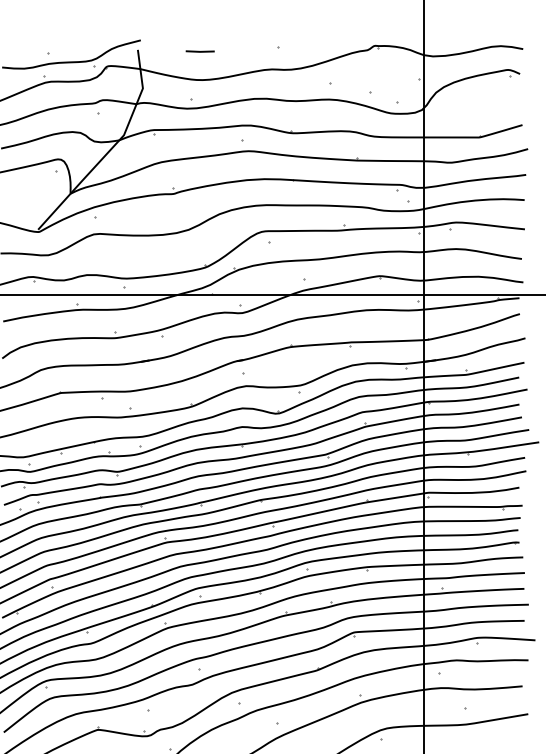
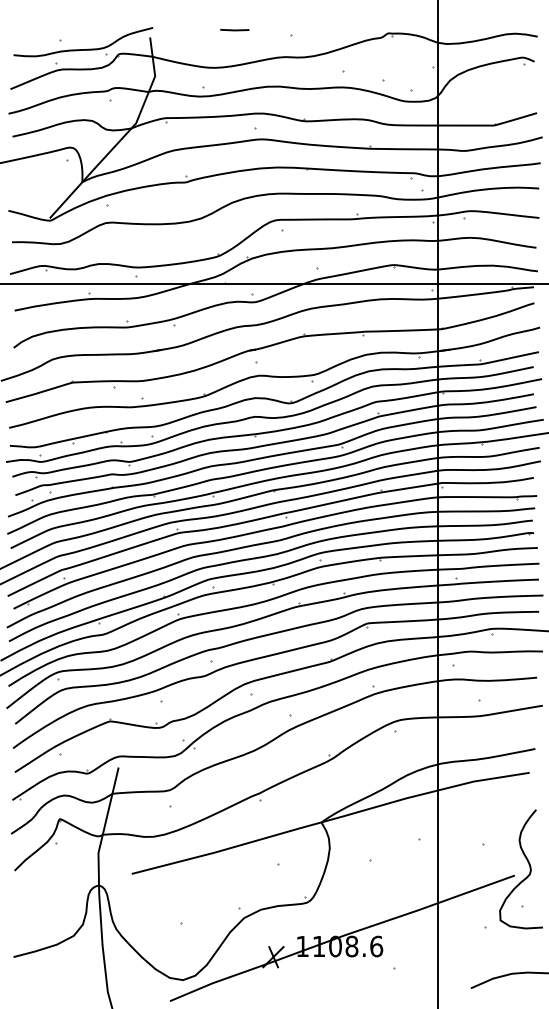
line: (199, 51) -> (234, 30), moved

